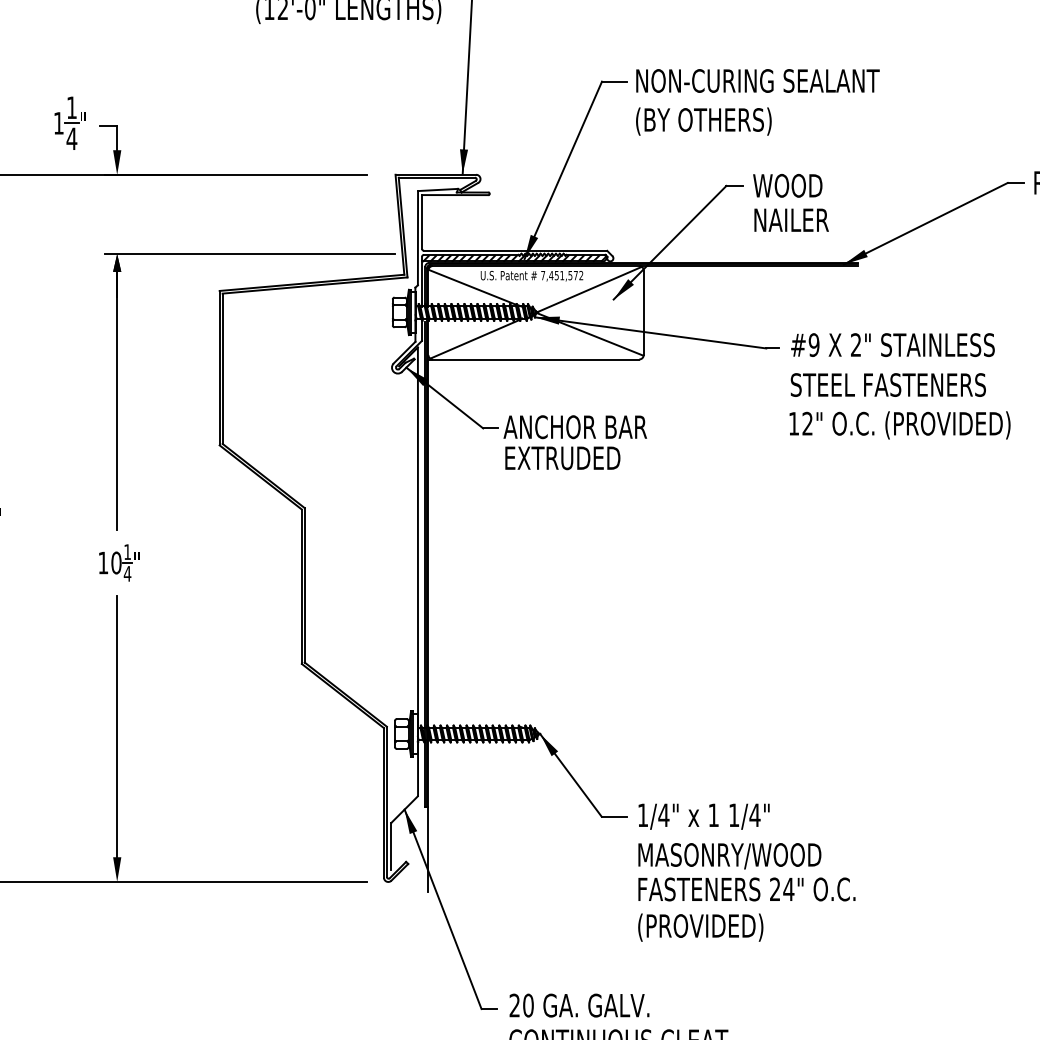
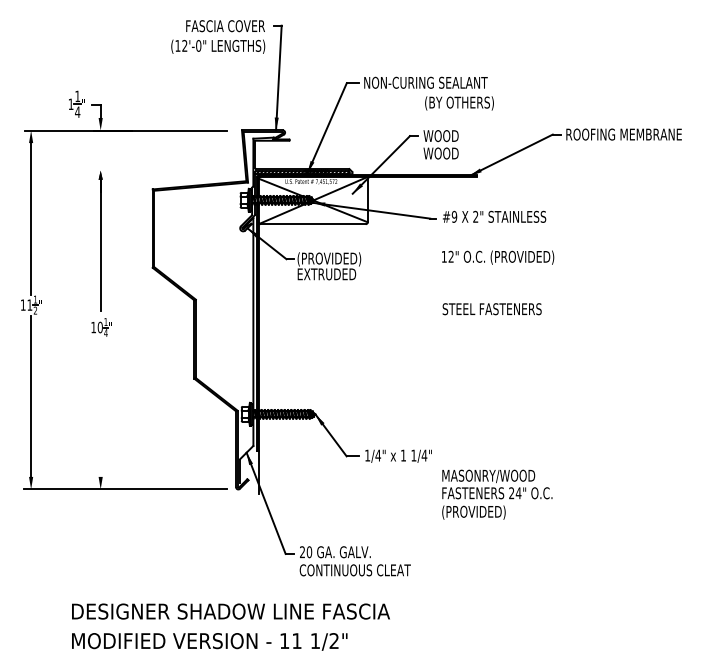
text: (703, 121) -> (459, 103), moved
text: (790, 220) -> (442, 153), NAILER -> WOOD
line: (248, 253) -> (167, 170), removed
text: (887, 385) -> (491, 309), moved
text: (575, 428) -> (333, 259), ANCHOR BAR -> (PROVIDED)
line: (116, 726) -> (100, 410), removed
text: (747, 891) -> (497, 494), moved

